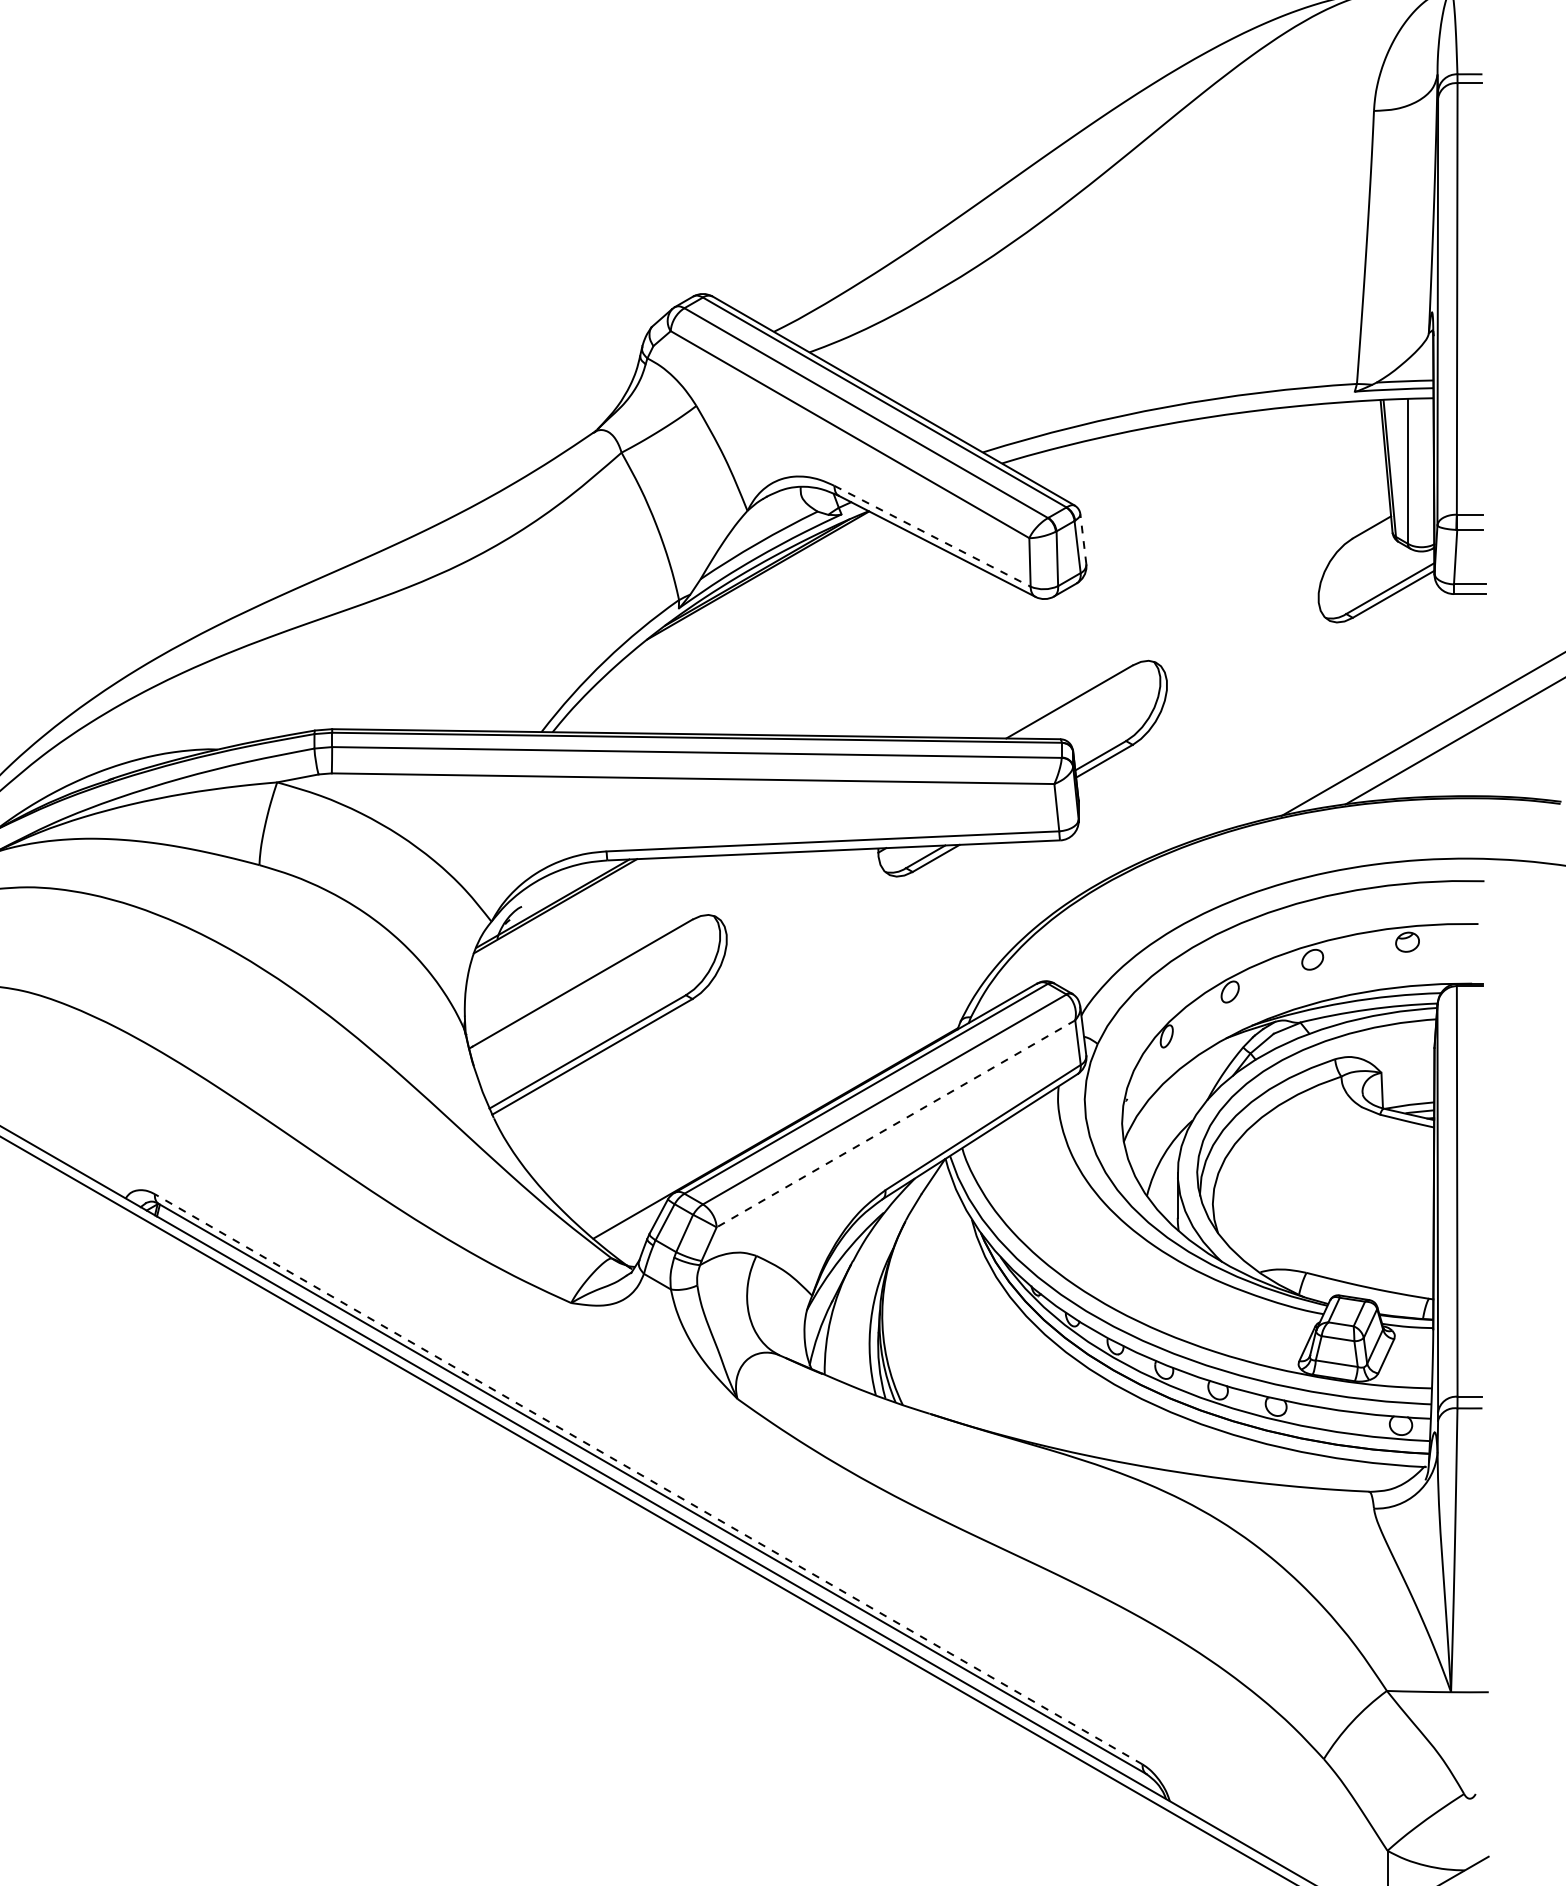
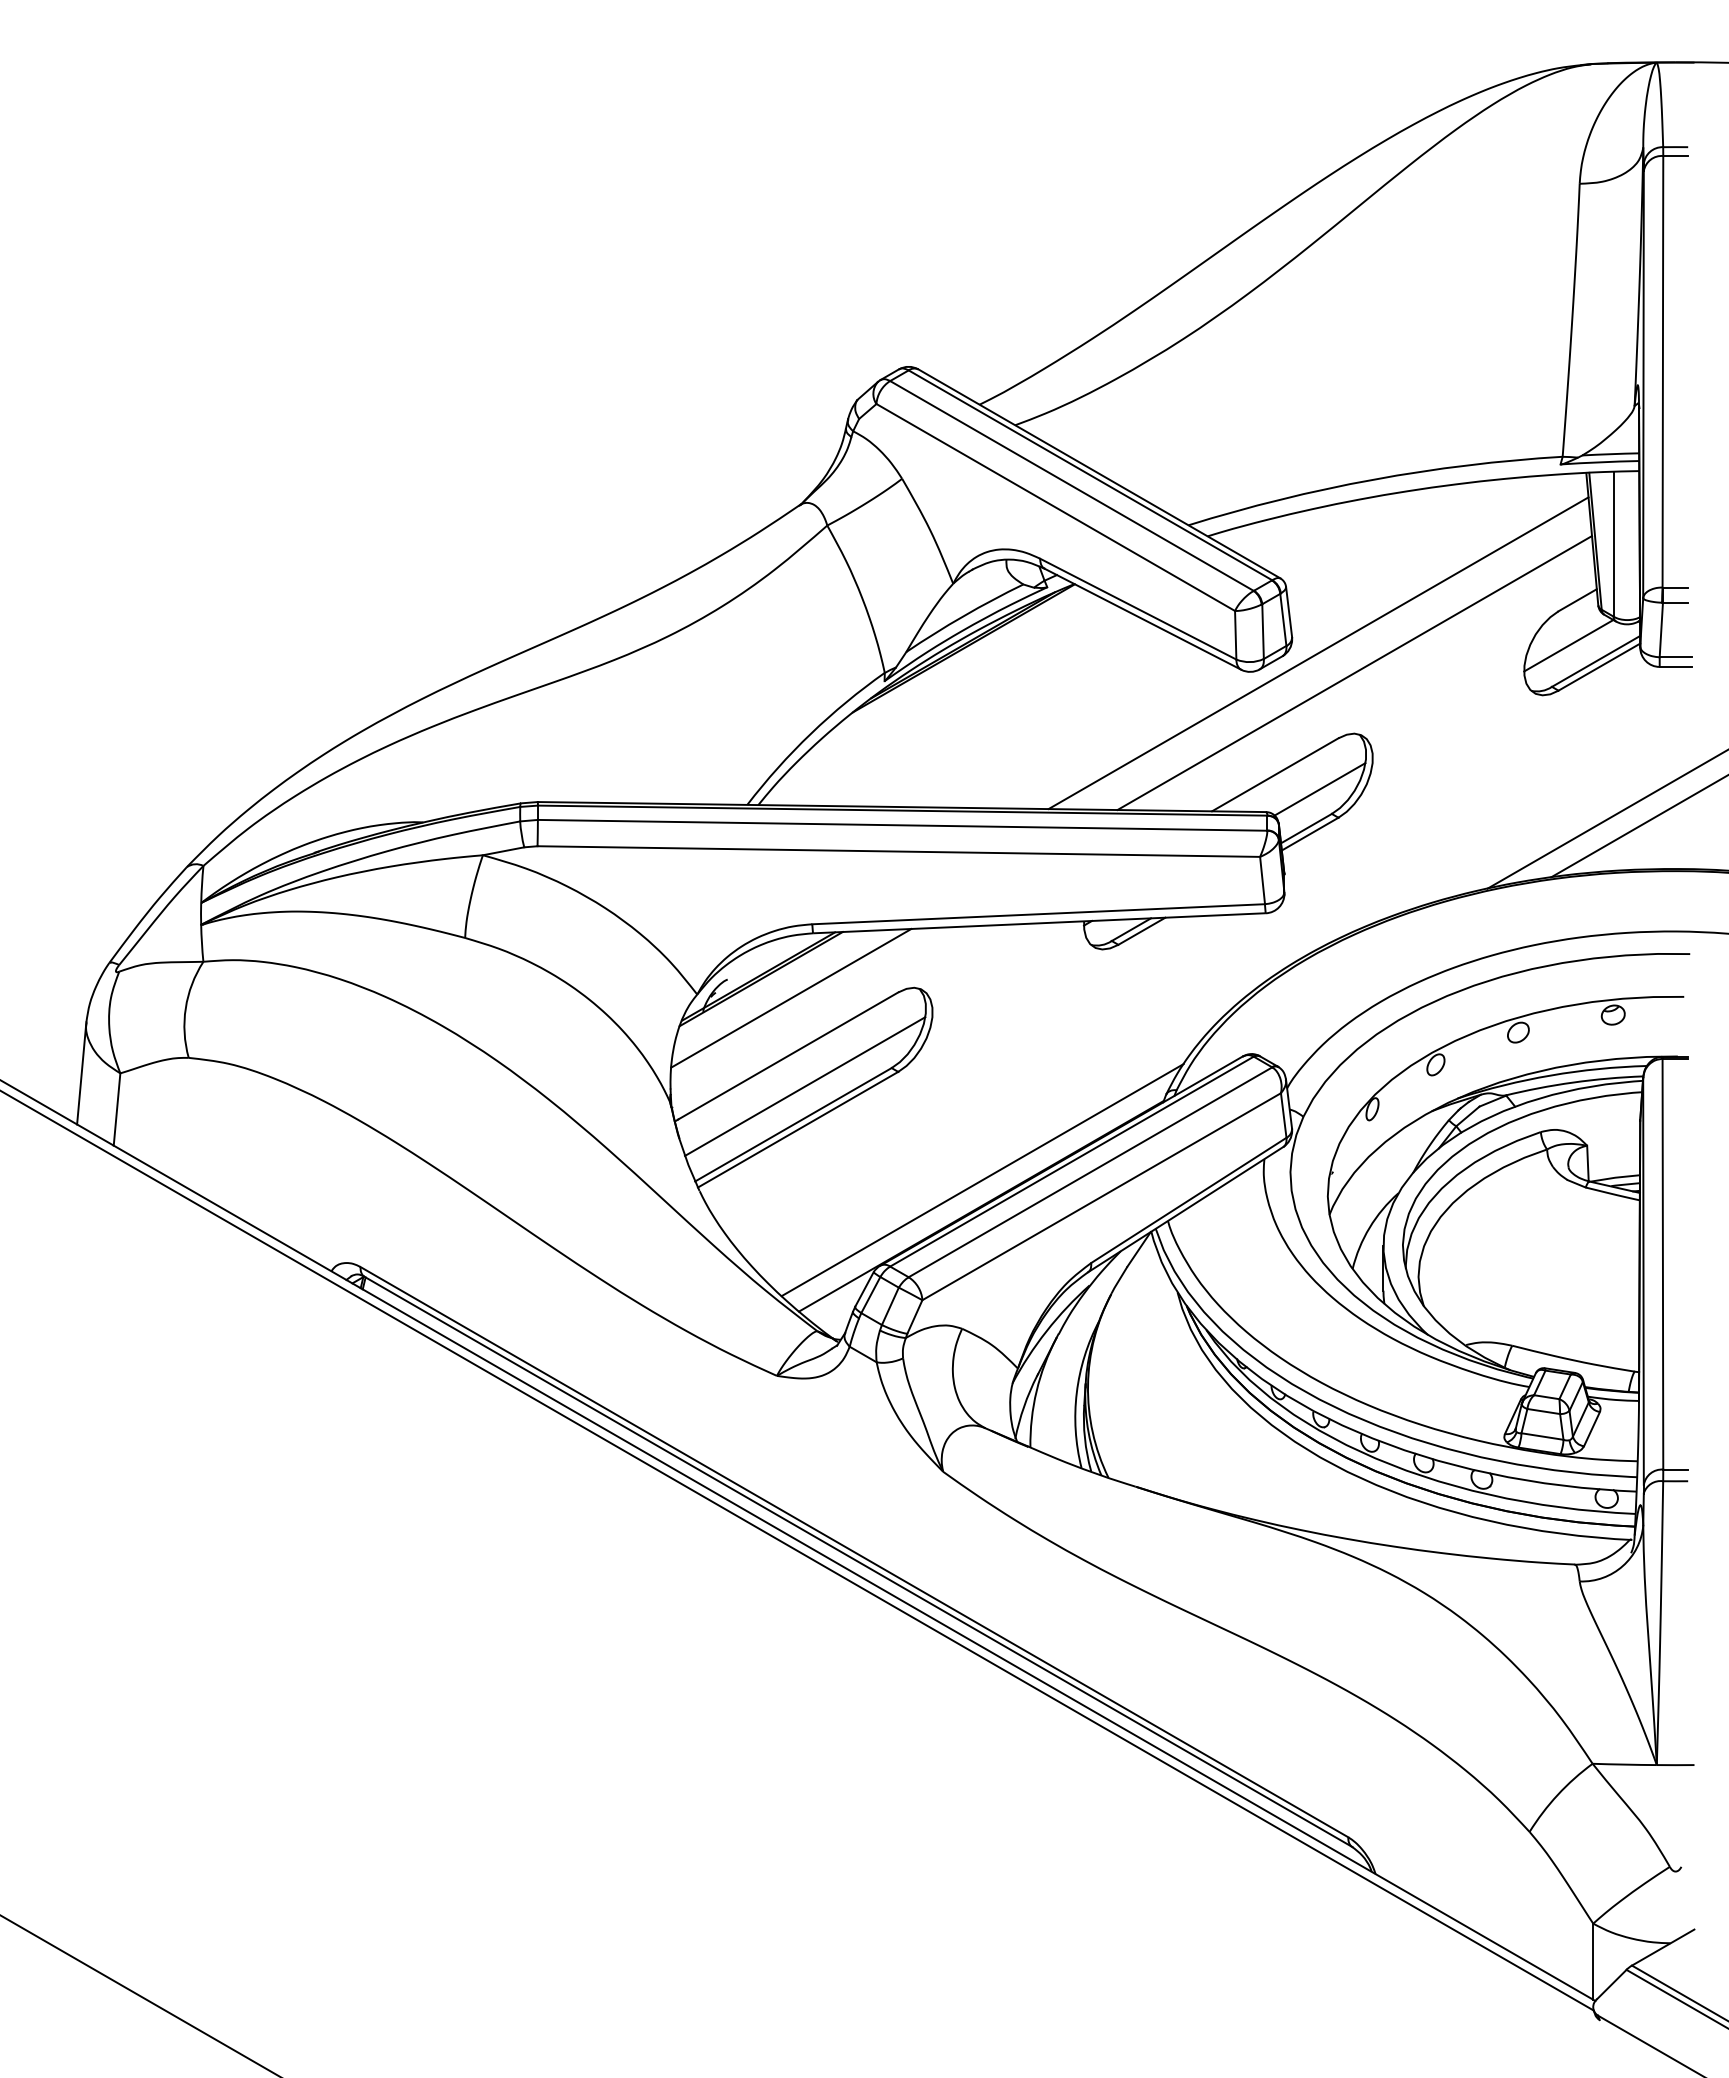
line: (932, 536) -> (1138, 609), dashed -> solid
line: (1083, 538) -> (1289, 611), dashed -> solid
line: (1362, 572) -> (1568, 645), added
line: (1112, 580) -> (1318, 653), added
line: (1148, 600) -> (1354, 673), added
line: (1113, 716) -> (1319, 789), added
line: (585, 924) -> (791, 997), added
line: (598, 1013) -> (804, 1086), added
line: (776, 1107) -> (982, 1180), added
line: (895, 1123) -> (1101, 1196), dashed -> solid
line: (648, 1478) -> (854, 1551), dashed -> solid

